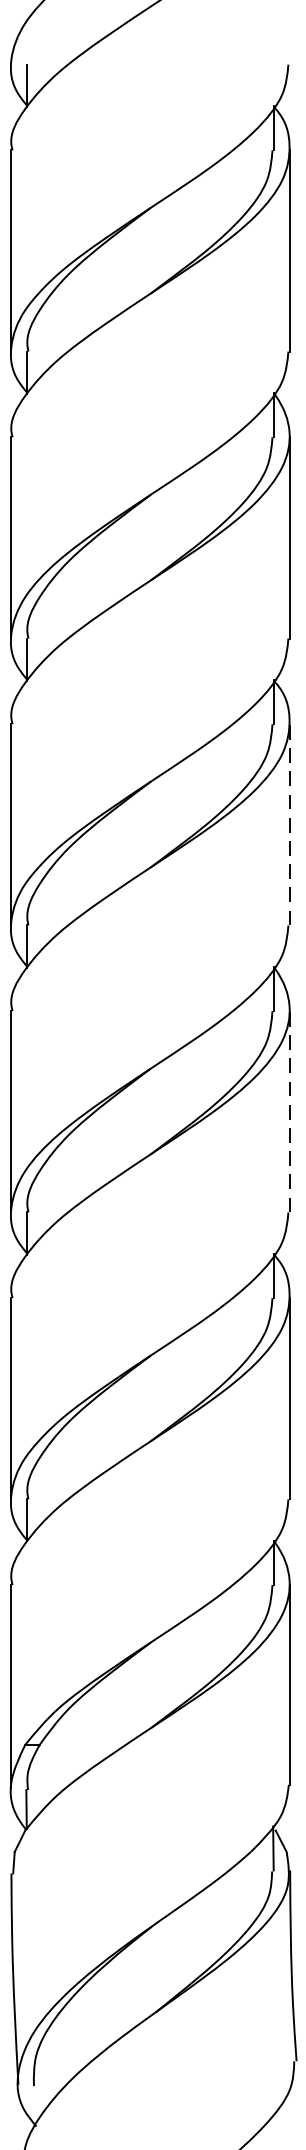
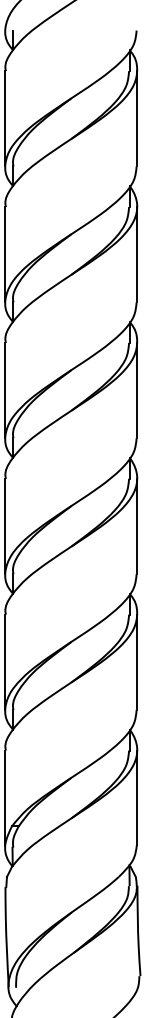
line: (290, 824) -> (137, 390), dashed -> solid
line: (290, 1111) -> (137, 526), dashed -> solid

